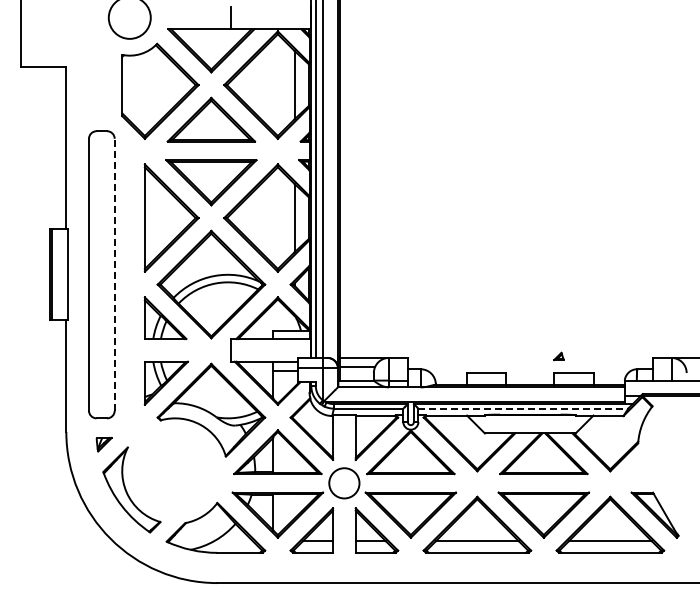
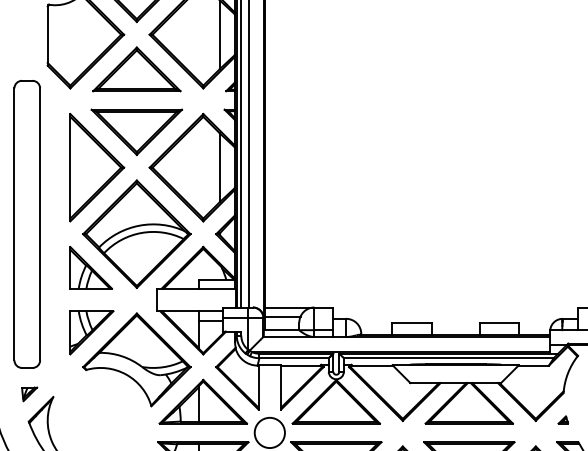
line: (114, 274) -> (39, 224), dashed -> solid
part: (558, 356) -> (562, 420), moved
line: (523, 408) -> (448, 358), dashed -> solid

